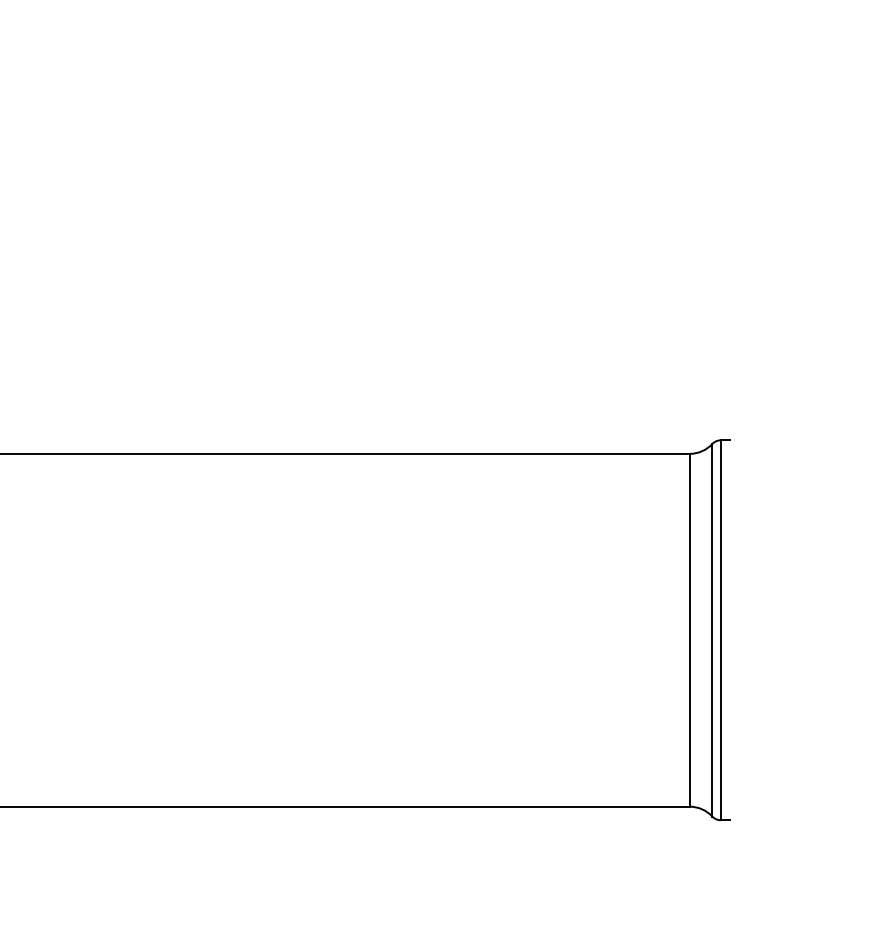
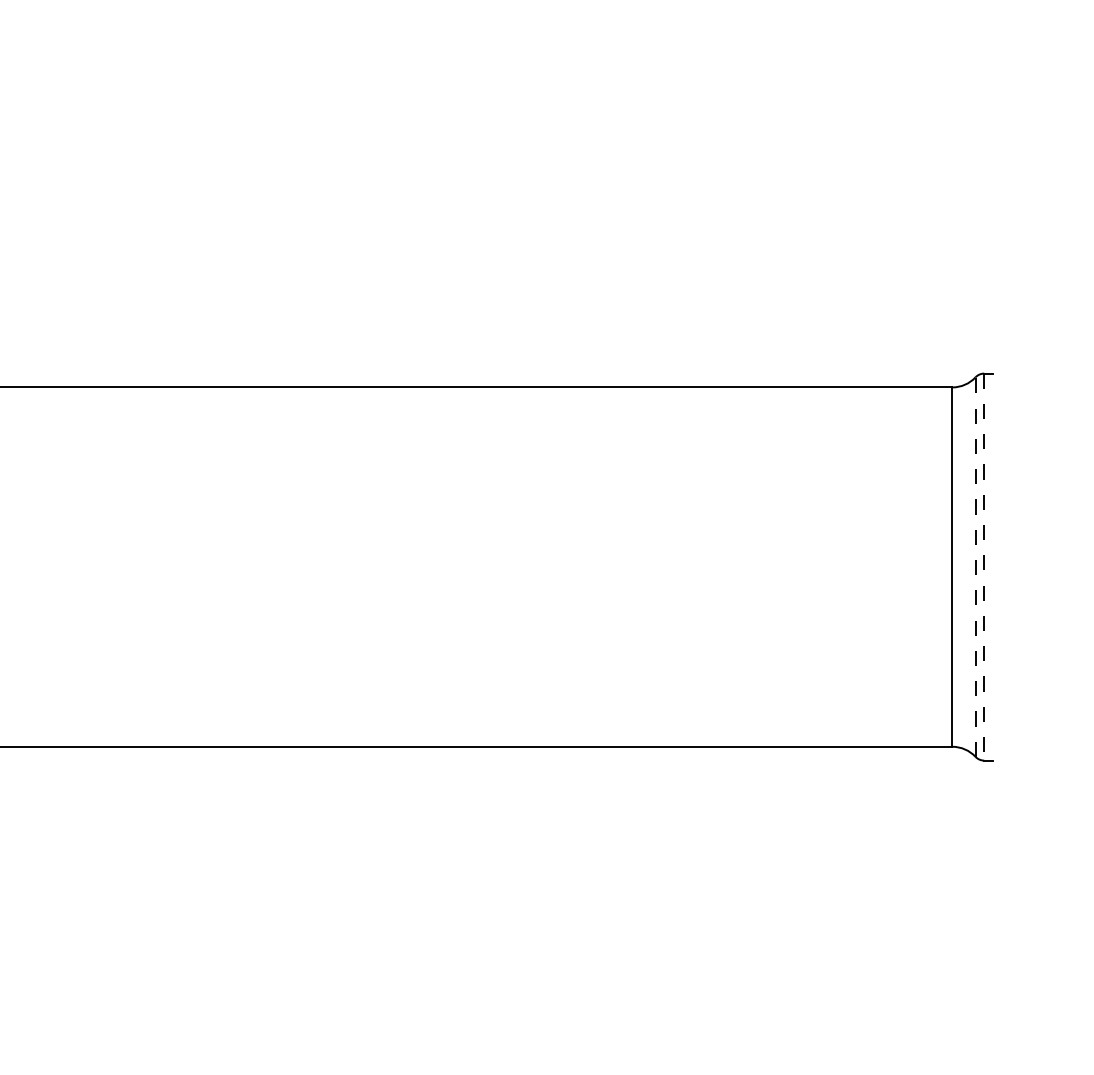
line: (712, 630) -> (975, 567), solid -> dashed
line: (721, 630) -> (984, 567), solid -> dashed

